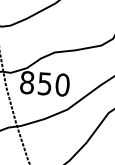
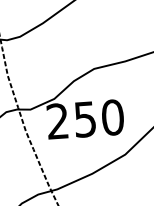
text: (26, 82) -> (56, 121), 850 -> 250

